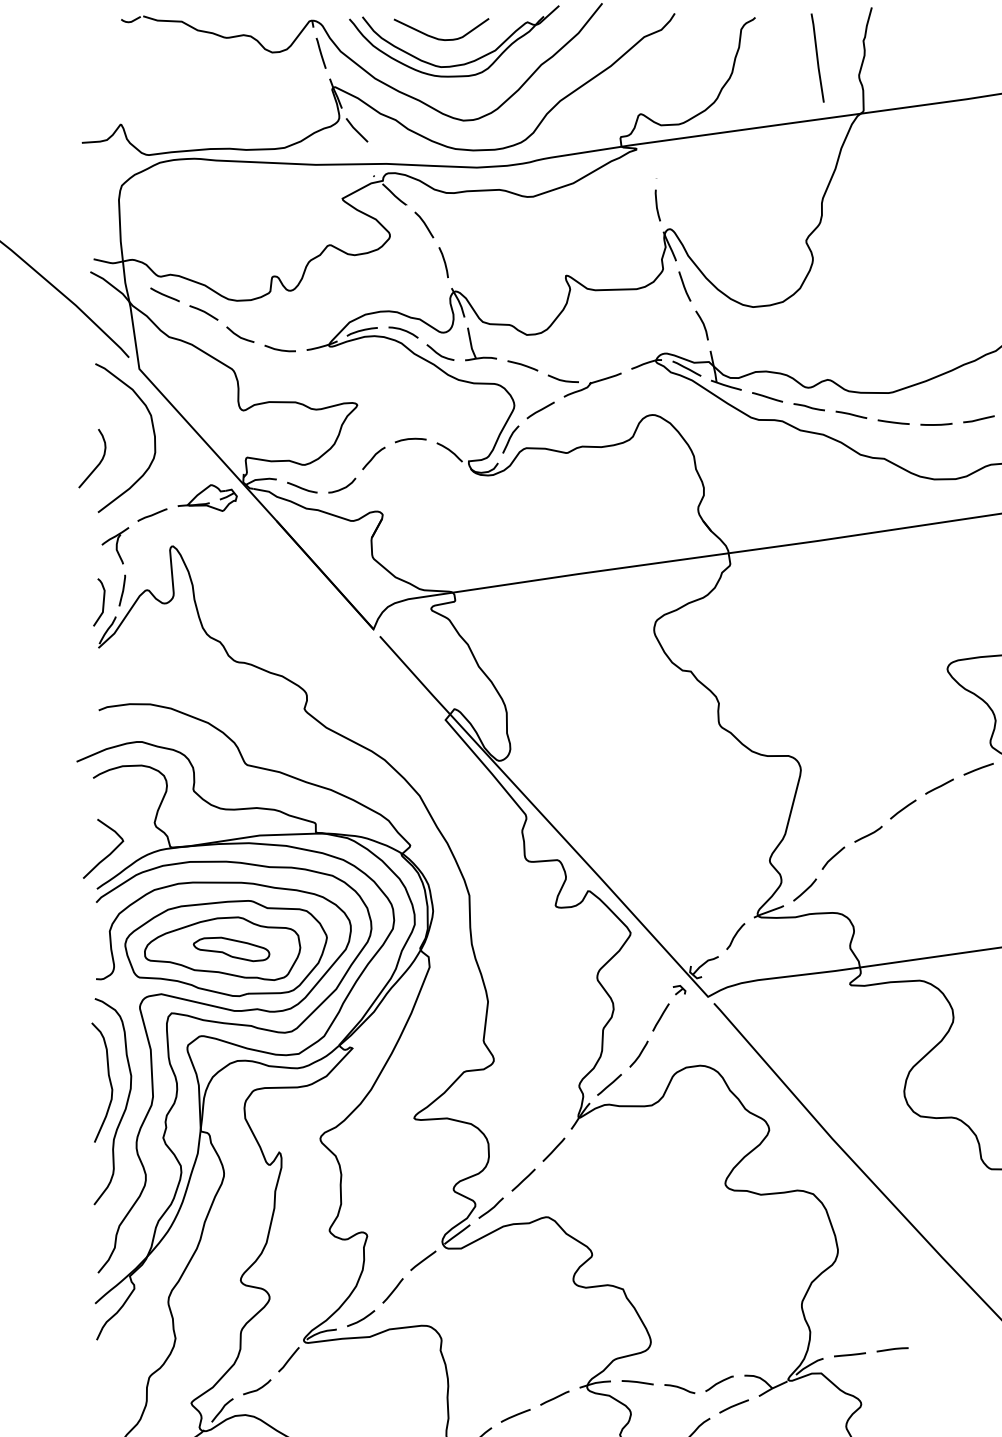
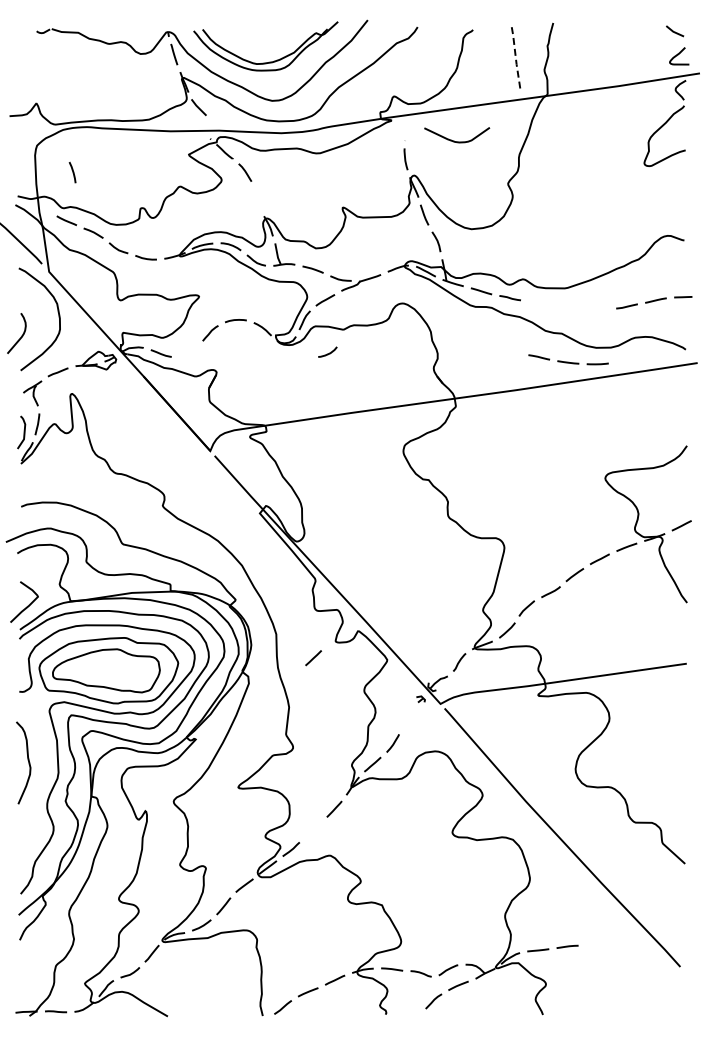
curve: (437, 37) -> (454, 140), moved
line: (816, 57) -> (515, 57), solid -> dashed
line: (443, 262) -> (72, 172), moved
part: (893, 417) -> (568, 359), moved
curve: (341, 487) -> (327, 353), moved
part: (231, 949) -> (112, 671), removed
line: (661, 1016) -> (408, 717), removed
curve: (125, 1103) -> (39, 777), removed
line: (523, 1180) -> (313, 658), moved

